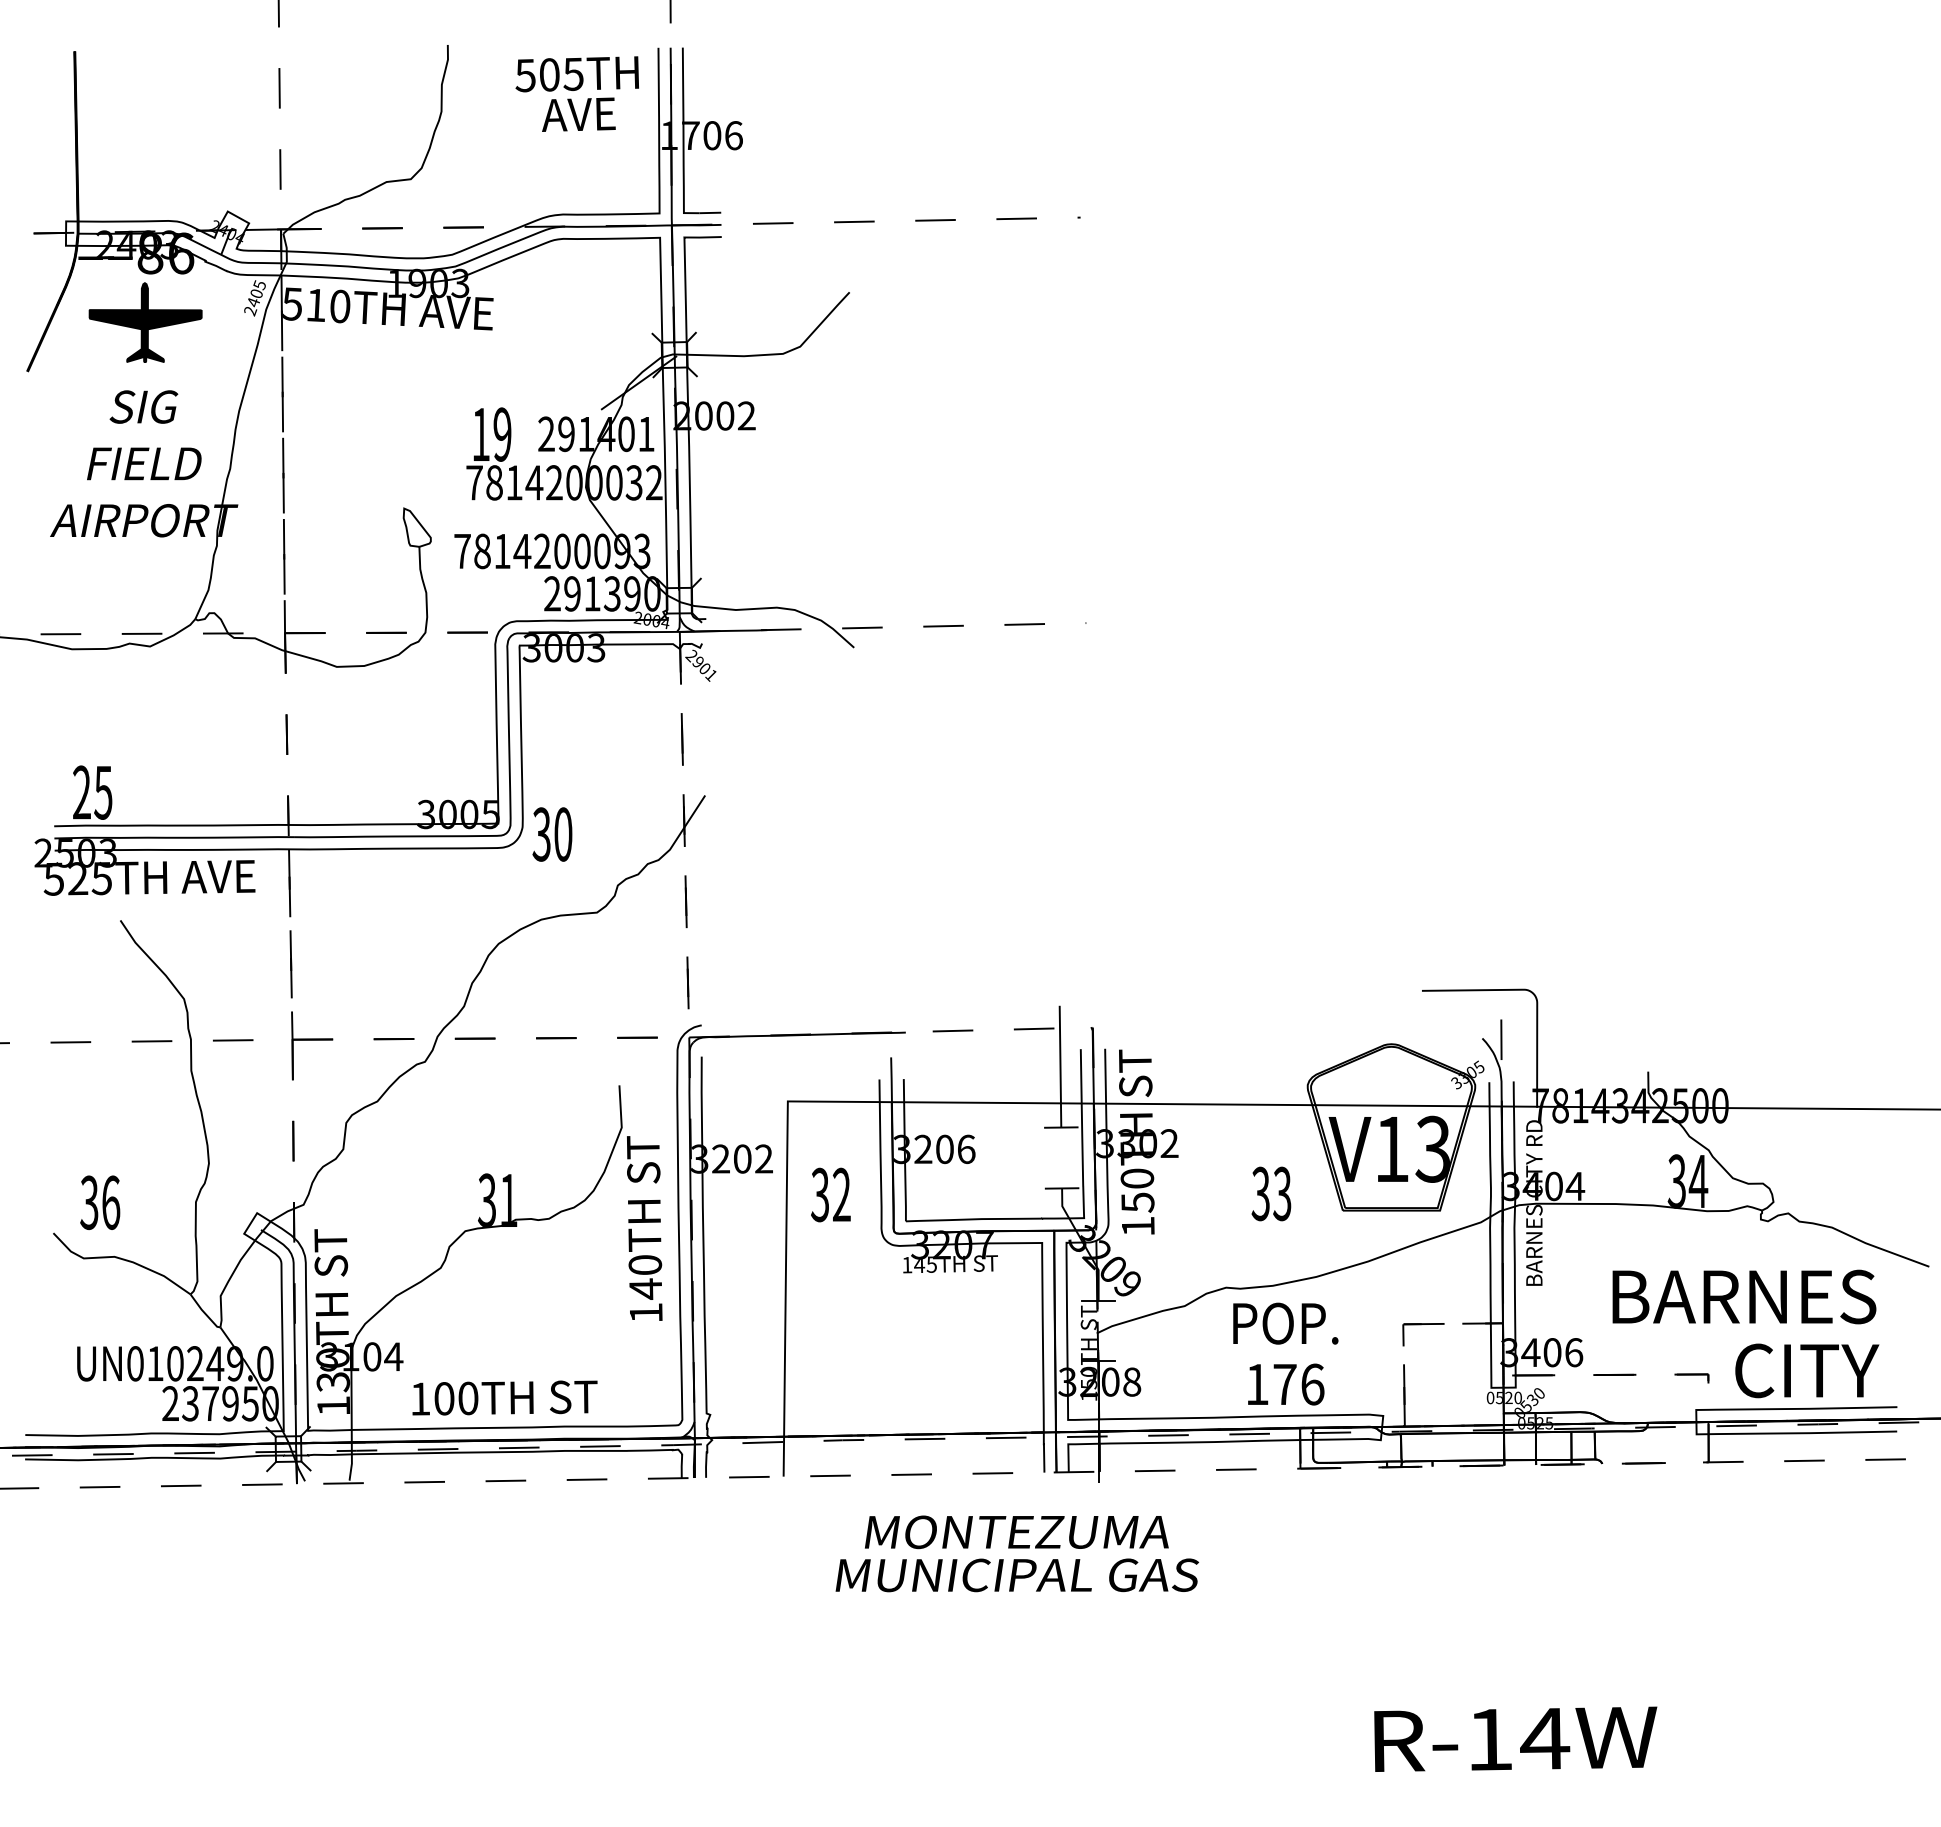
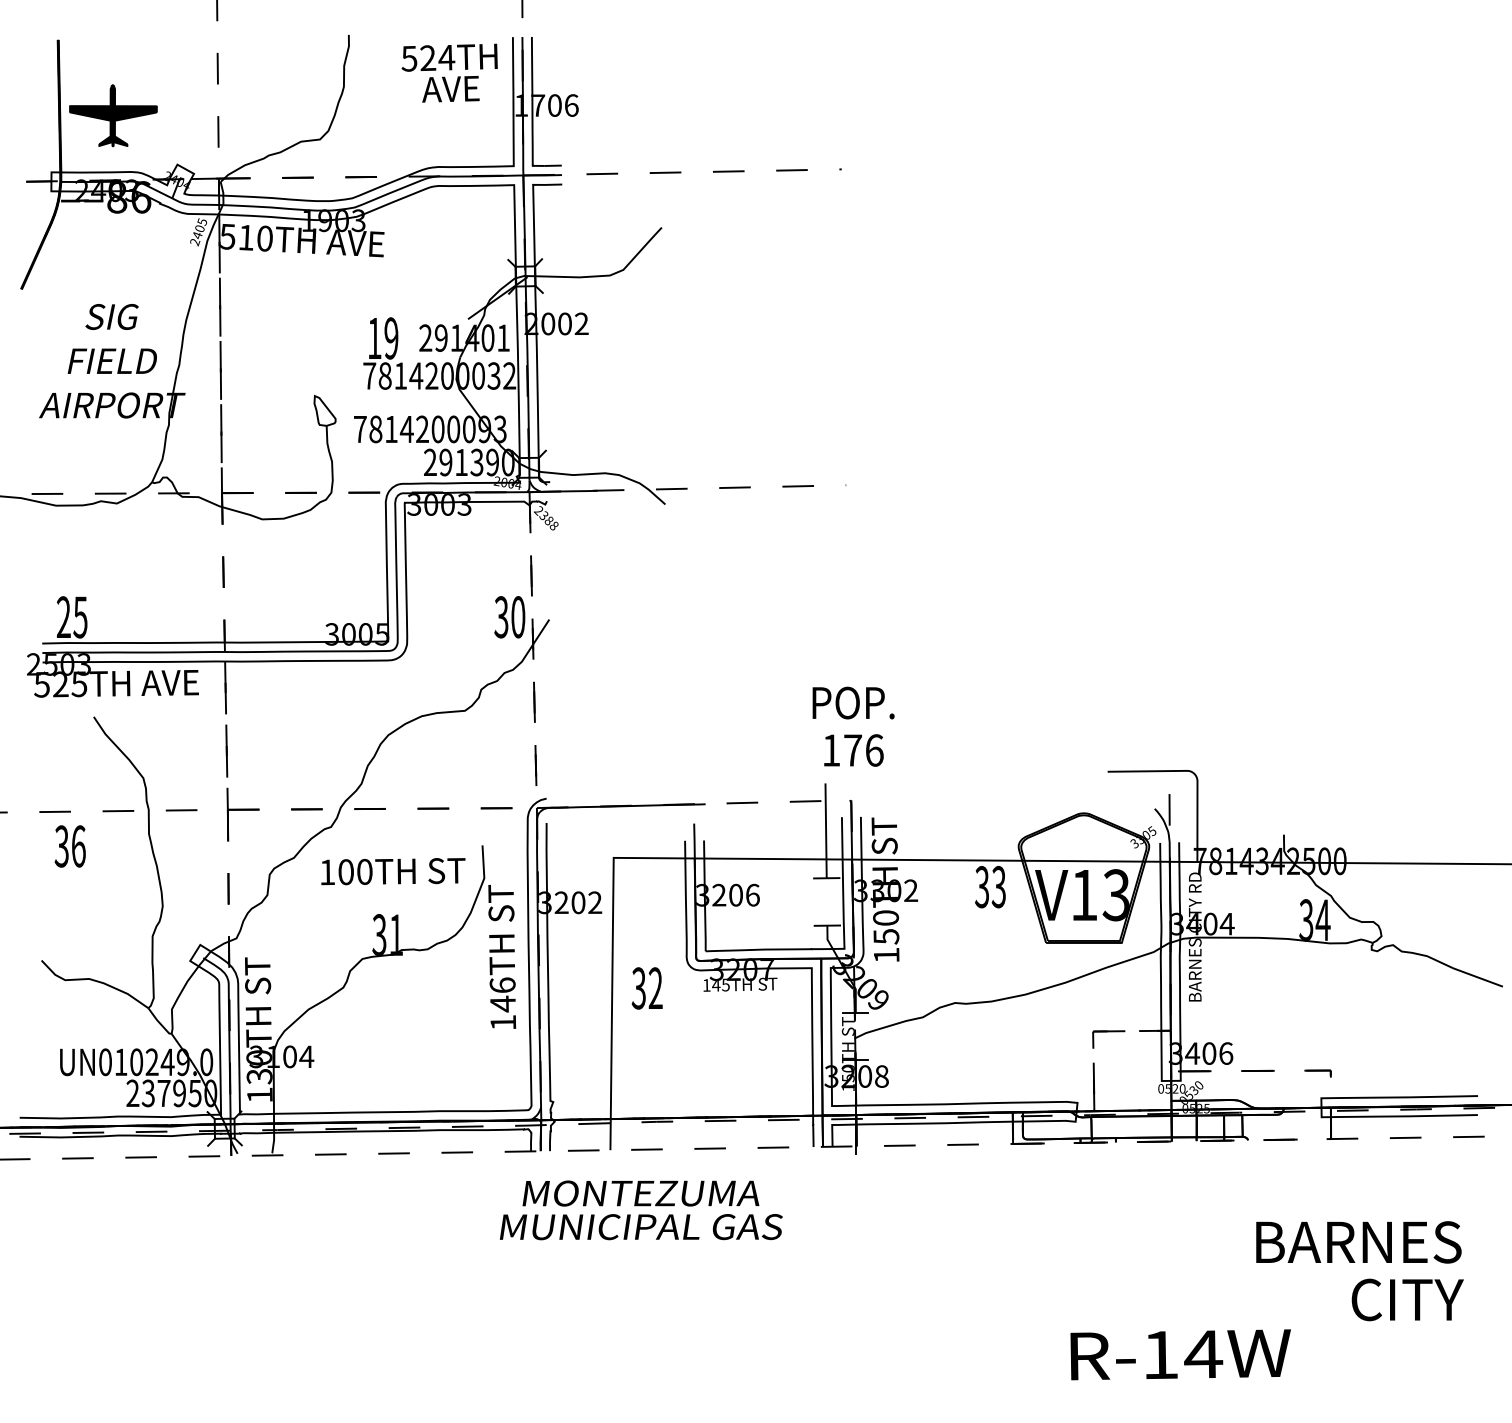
text: (561, 74) -> (437, 57), 505TH -> 524TH
part: (145, 322) -> (113, 115), moved
text: (704, 668) -> (548, 520), 2901 -> 2388
text: (552, 834) -> (509, 617), moved
text: (1271, 1193) -> (990, 886), moved
text: (830, 1194) -> (646, 988), moved
text: (100, 1202) -> (70, 846), moved
text: (645, 1264) -> (502, 984), 140TH -> 146TH
text: (1745, 1333) -> (1359, 1270), moved
text: (1285, 1353) -> (853, 726), moved
text: (504, 1397) -> (392, 871), moved
text: (1017, 1553) -> (641, 1210), moved

